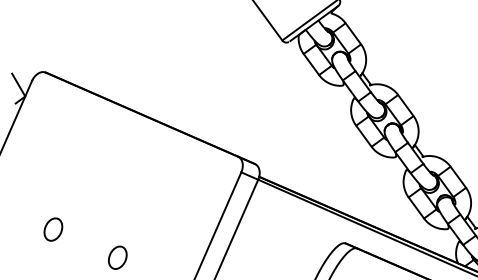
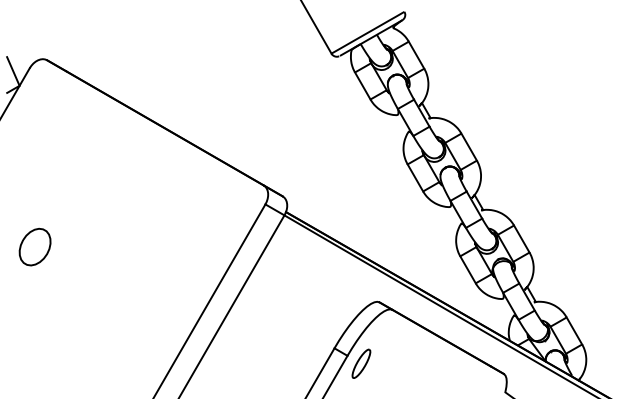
part: (53, 229) -> (35, 247), size x1.4
part: (117, 258) -> (107, 289), removed

